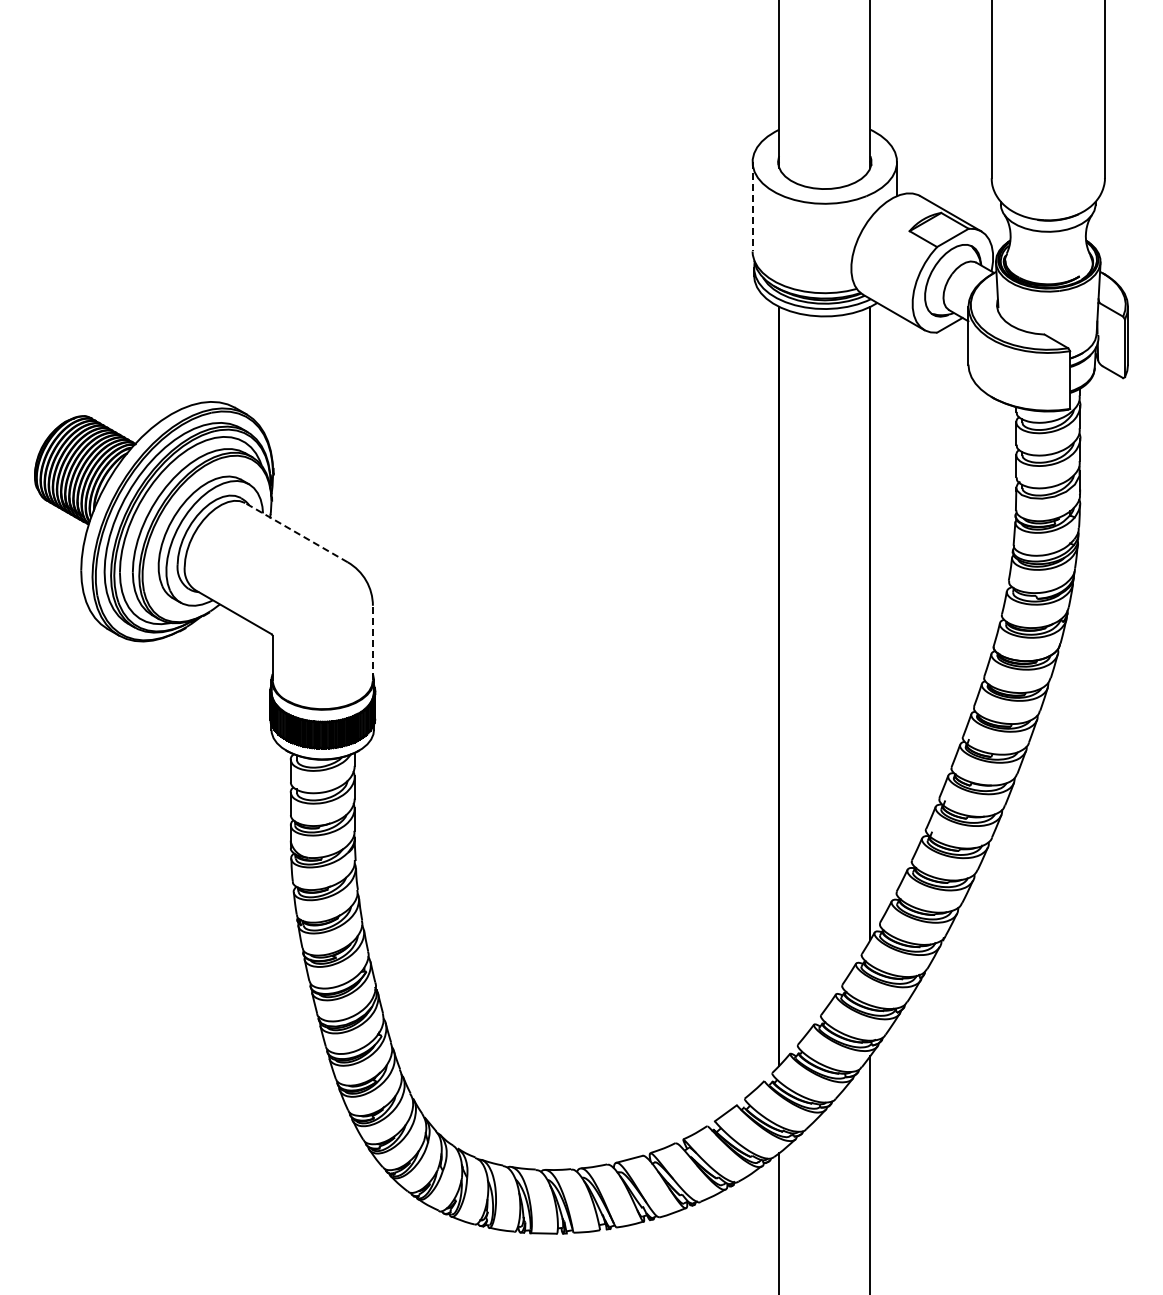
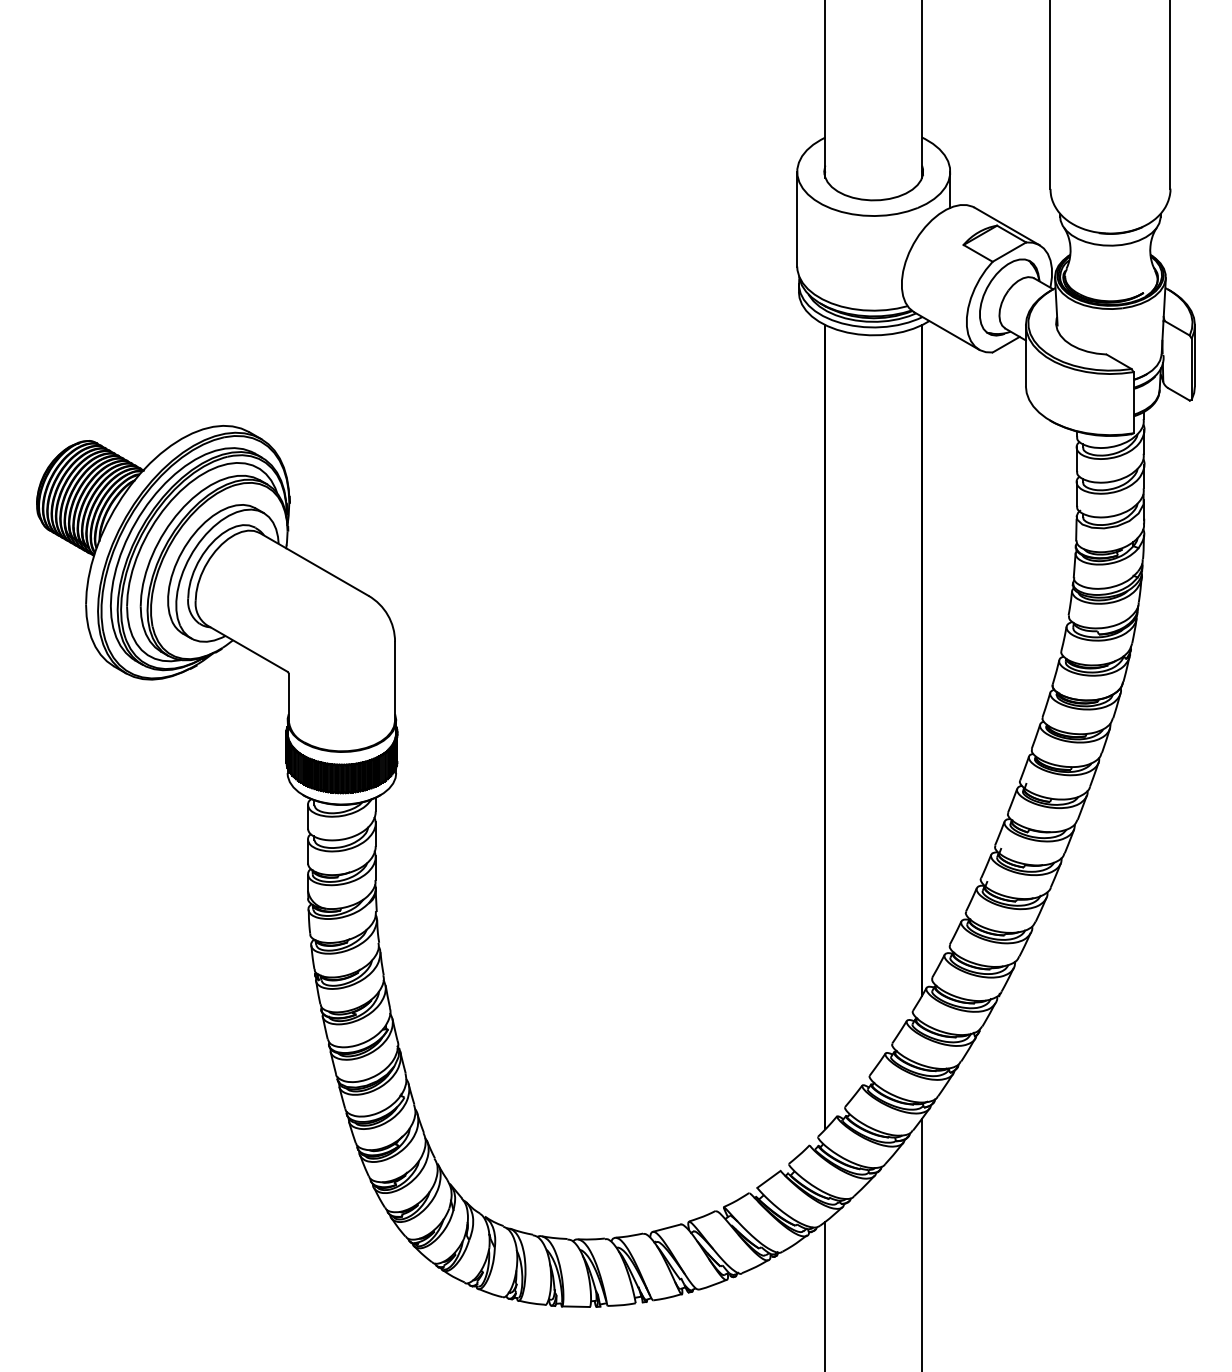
line: (752, 206) -> (797, 218), dashed -> solid
line: (296, 532) -> (314, 564), dashed -> solid
line: (372, 642) -> (394, 680), dashed -> solid

